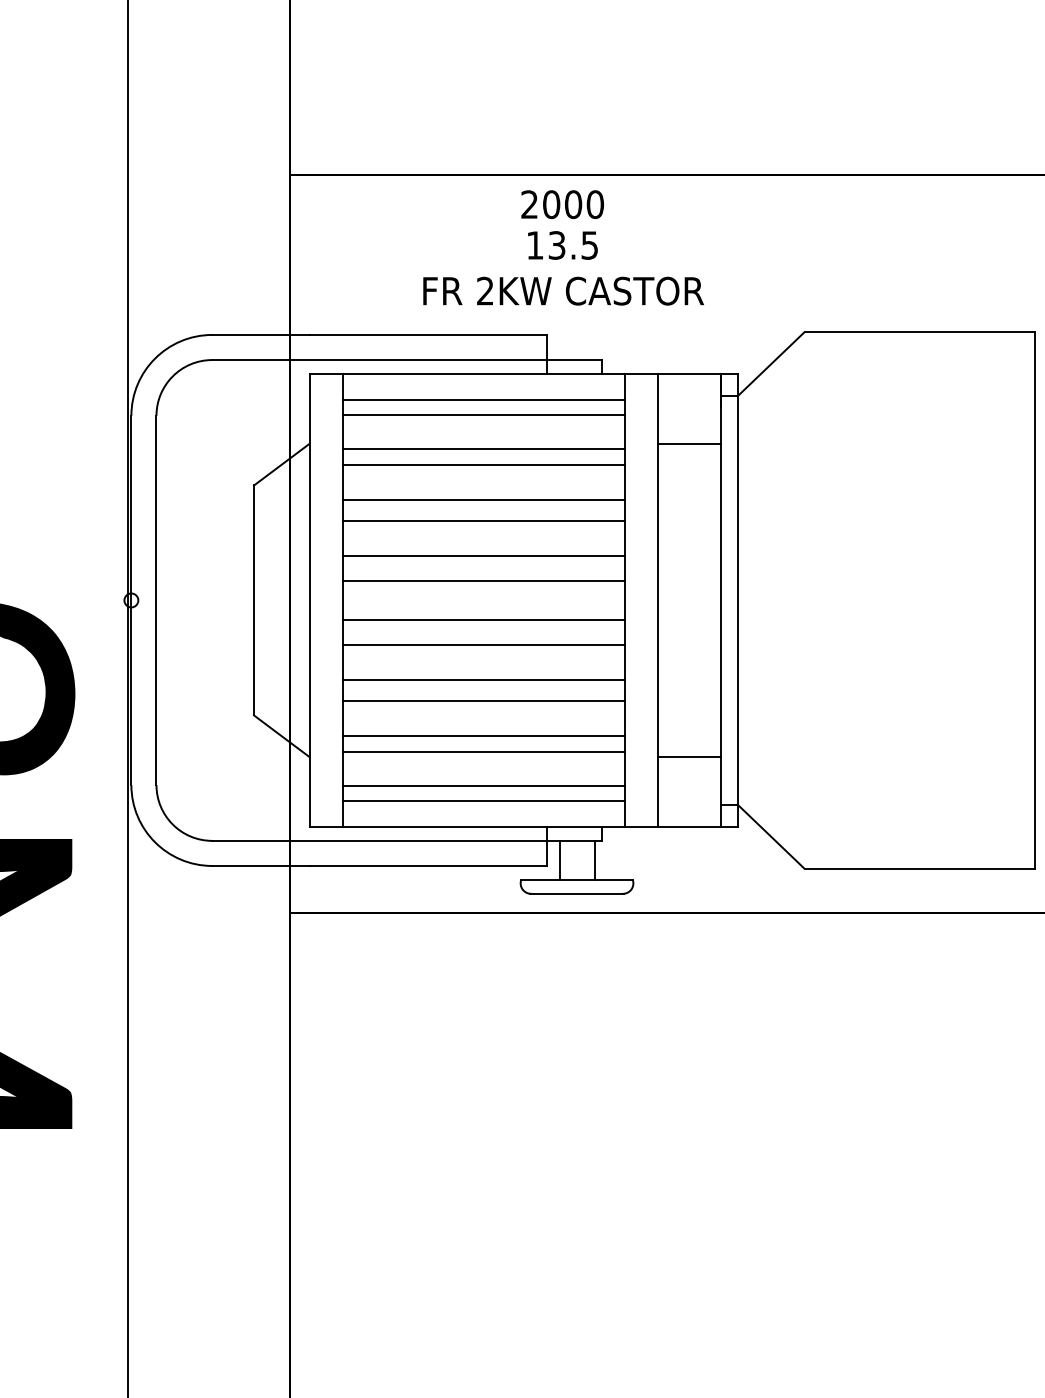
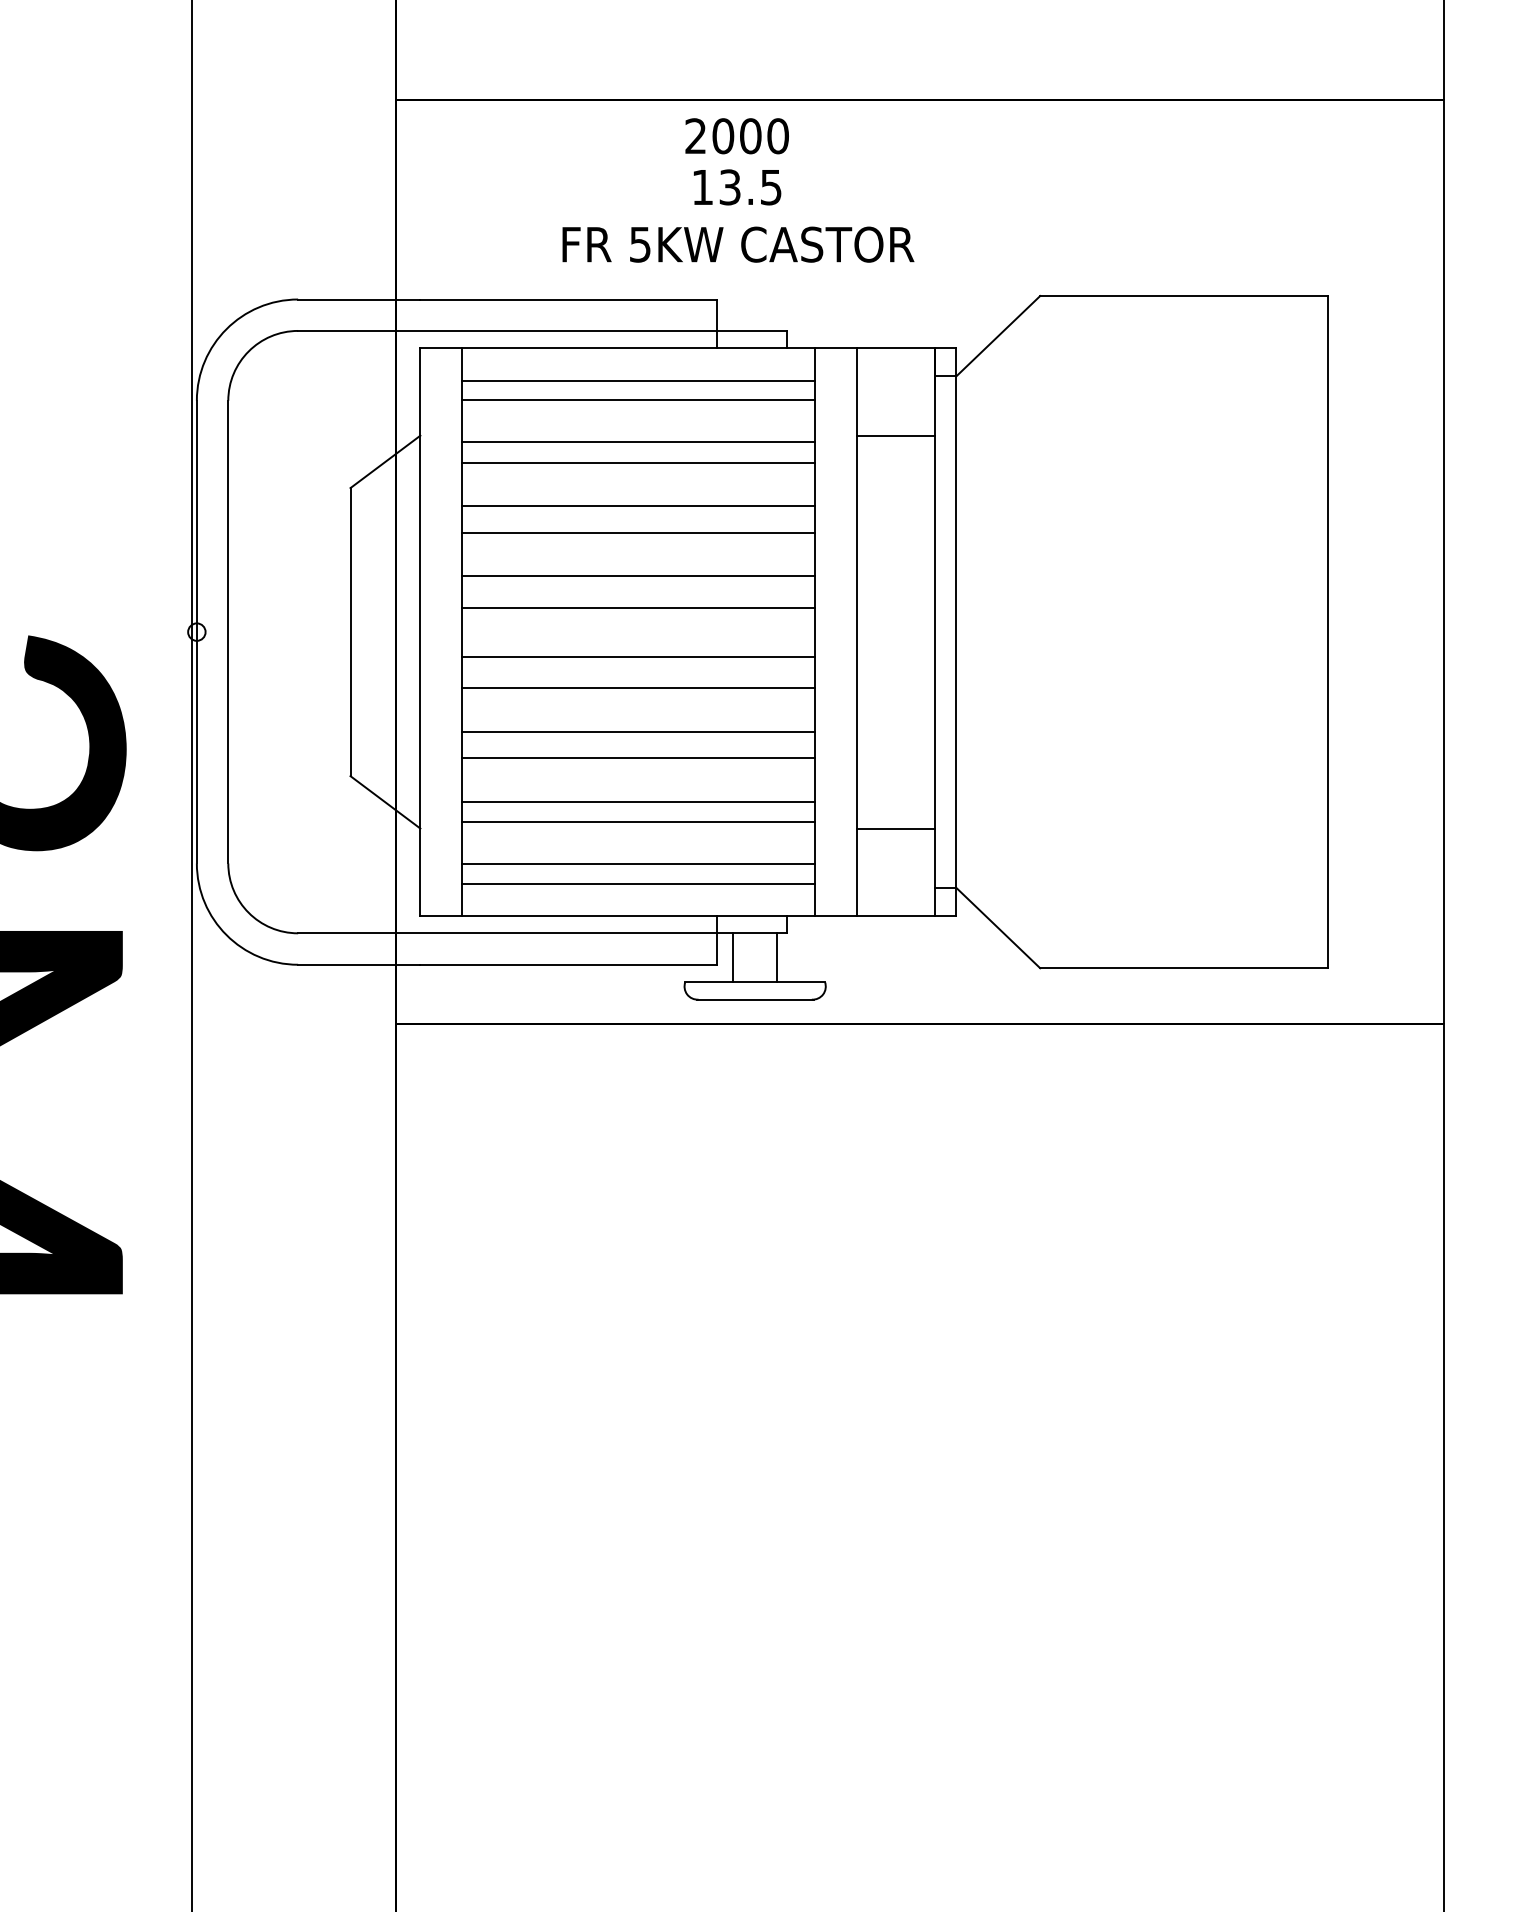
text: (485, 291) -> (640, 244), 2KW -> 5KW

